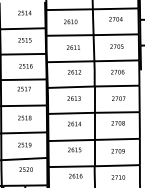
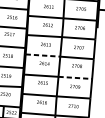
line: (71, 113) -> (43, 55), solid -> dashed
line: (117, 139) -> (75, 78), solid -> dashed

